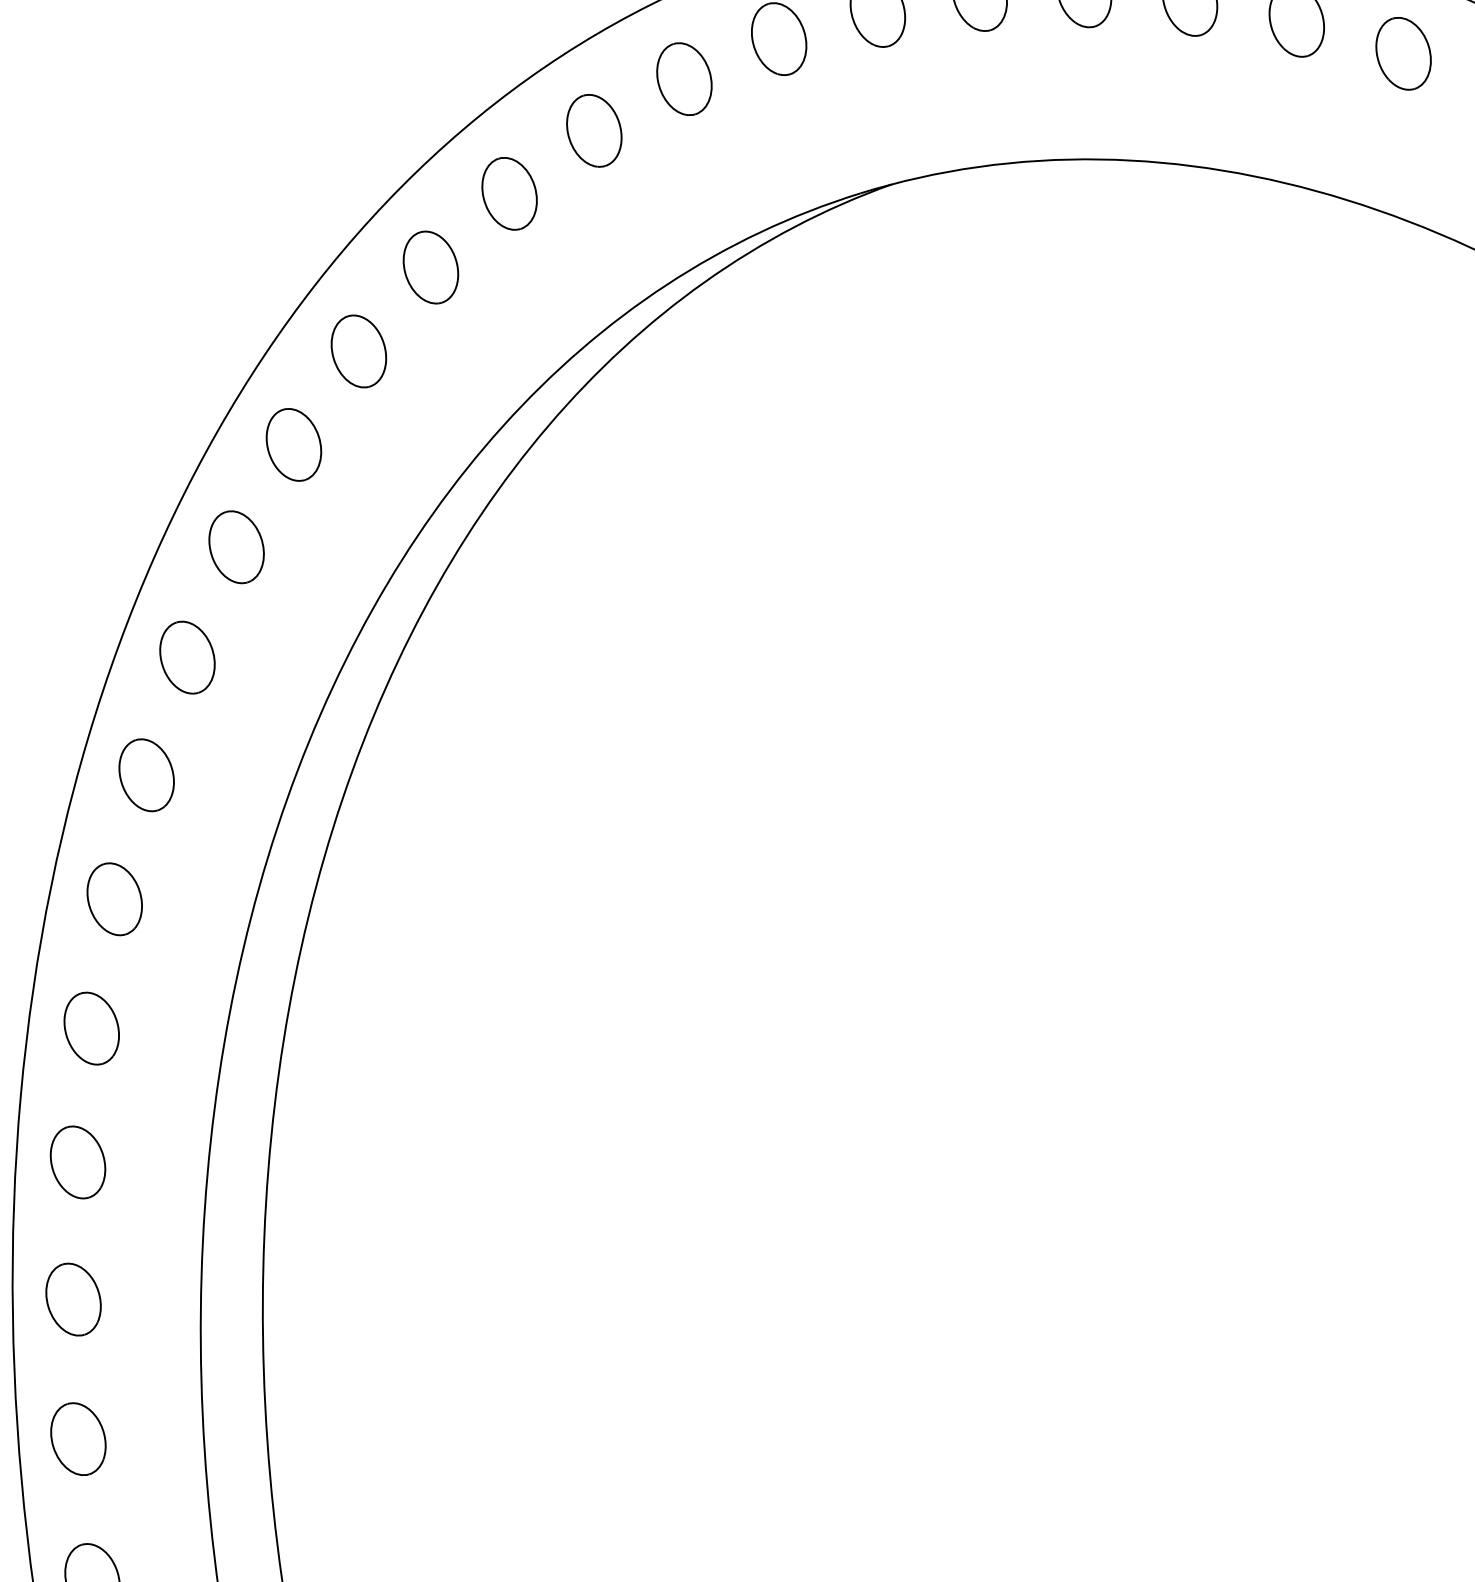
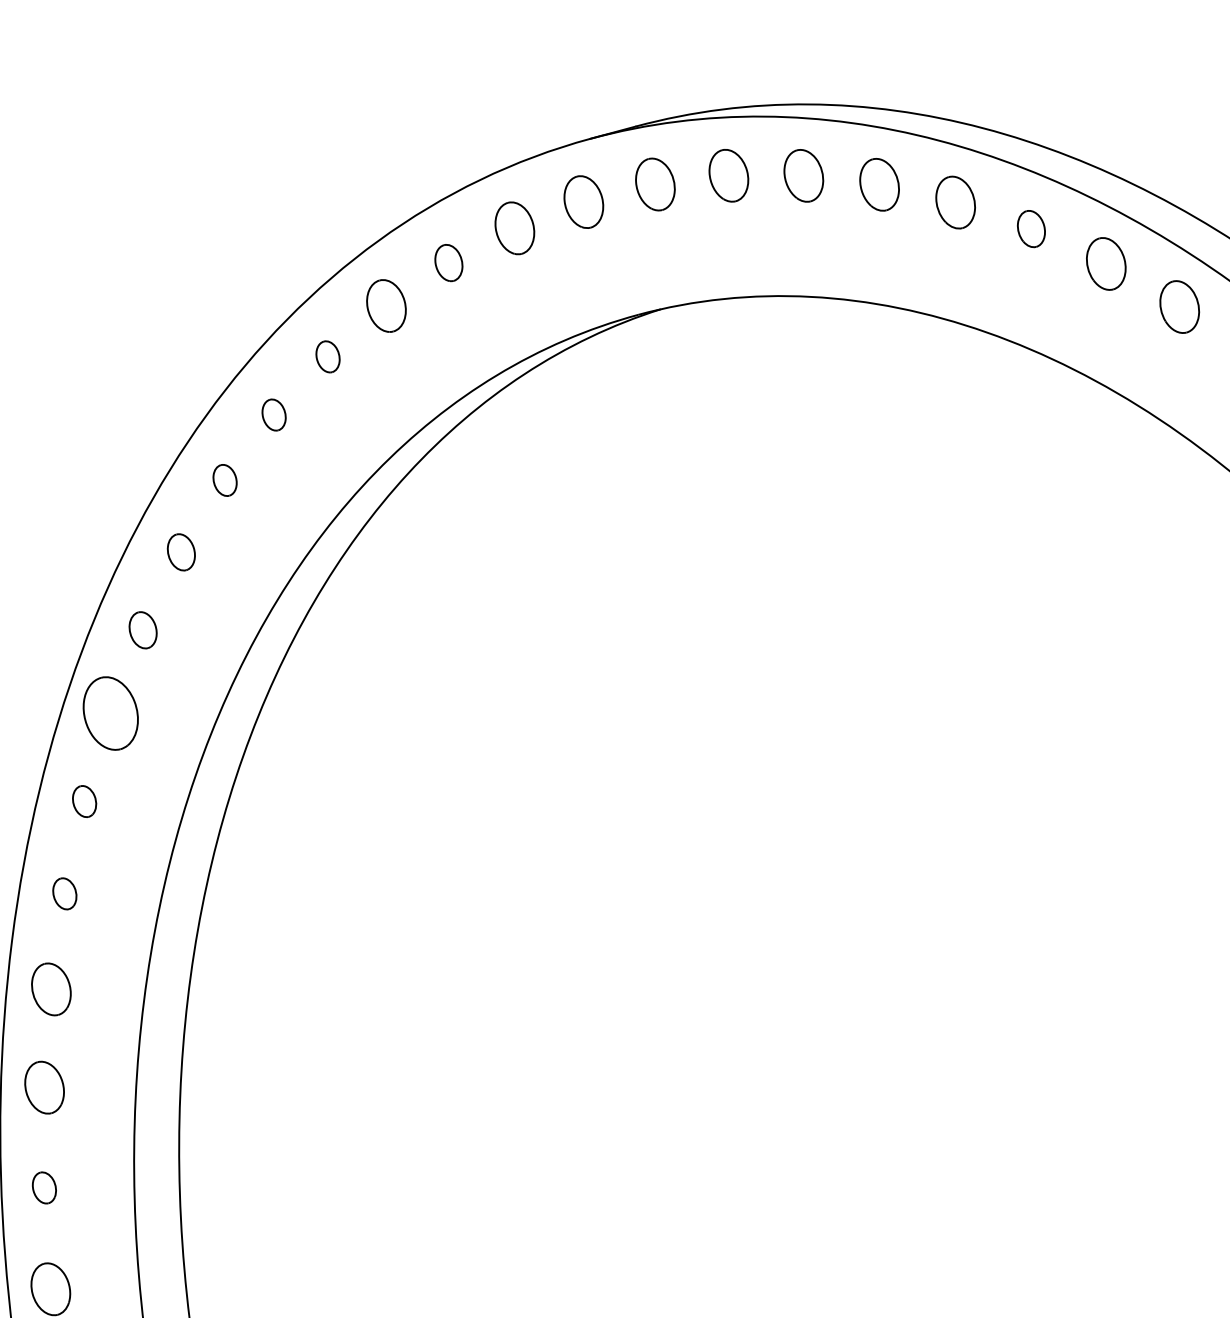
part: (1403, 53) -> (1031, 228), size x0.7
part: (593, 130) -> (448, 262), size x0.7
part: (430, 267) -> (327, 356), size x0.6
part: (357, 350) -> (273, 414), size x0.6
part: (293, 445) -> (224, 480), size x0.6
part: (236, 547) -> (181, 552), size x0.7
part: (186, 658) -> (142, 630), size x0.7
part: (146, 775) -> (110, 713), size x1.4
part: (114, 899) -> (84, 801), size x0.6
part: (91, 1028) -> (64, 893), size x0.6
part: (78, 1438) -> (44, 1187), size x0.6

